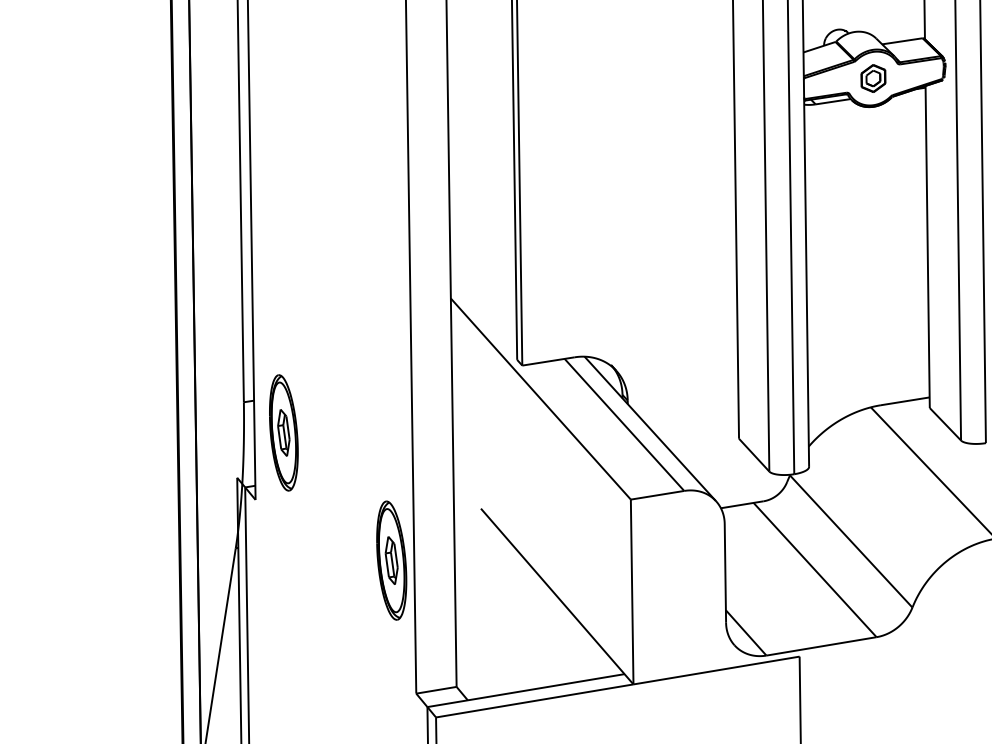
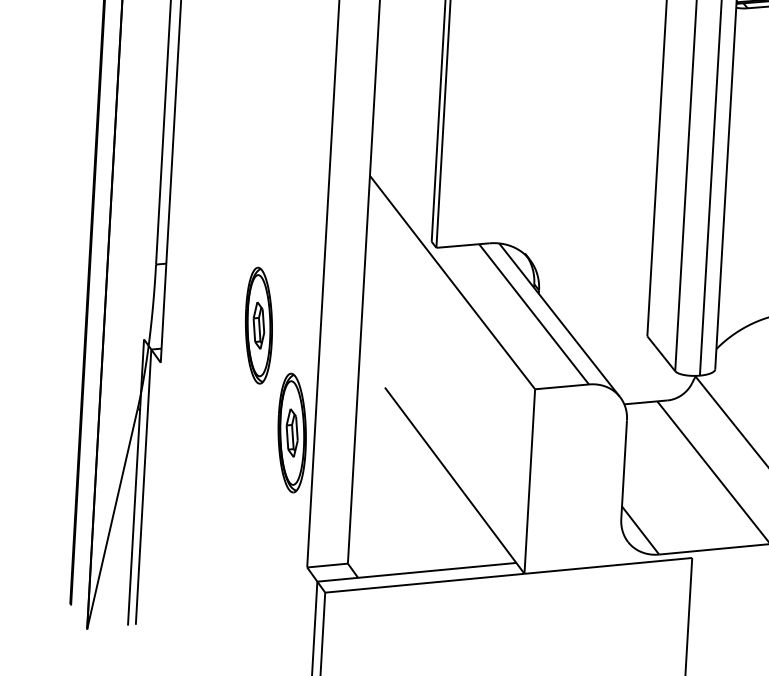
part: (283, 432) -> (258, 325), moved

